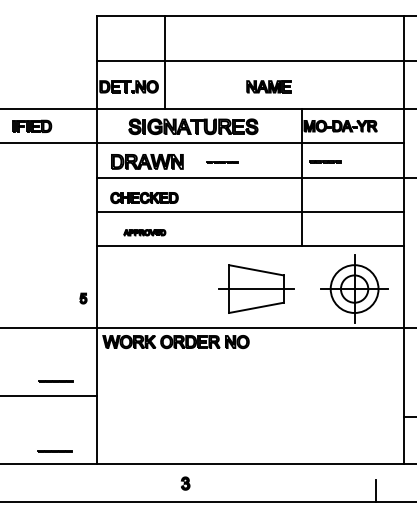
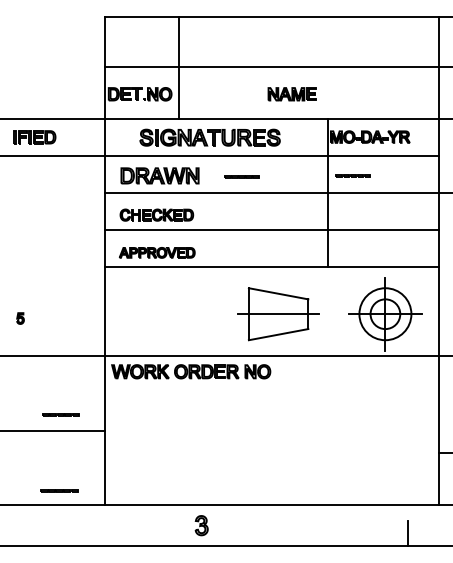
part: (144, 232) -> (156, 252), size x1.67
part: (83, 298) -> (20, 318), moved
part: (185, 483) -> (201, 525), size x1.43

